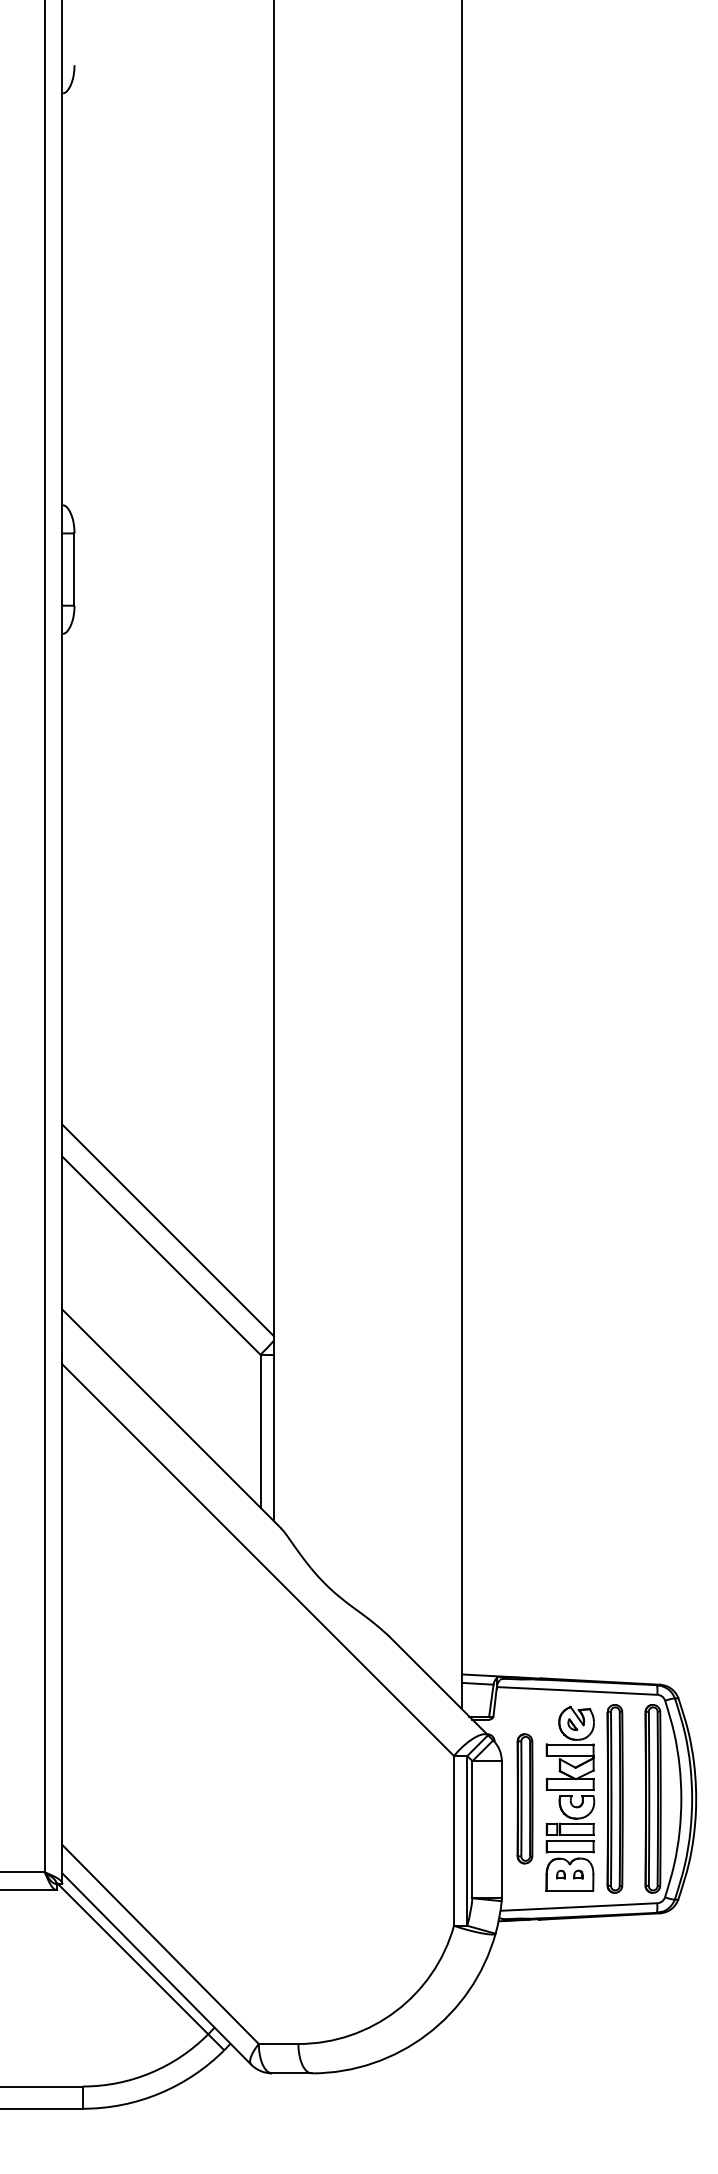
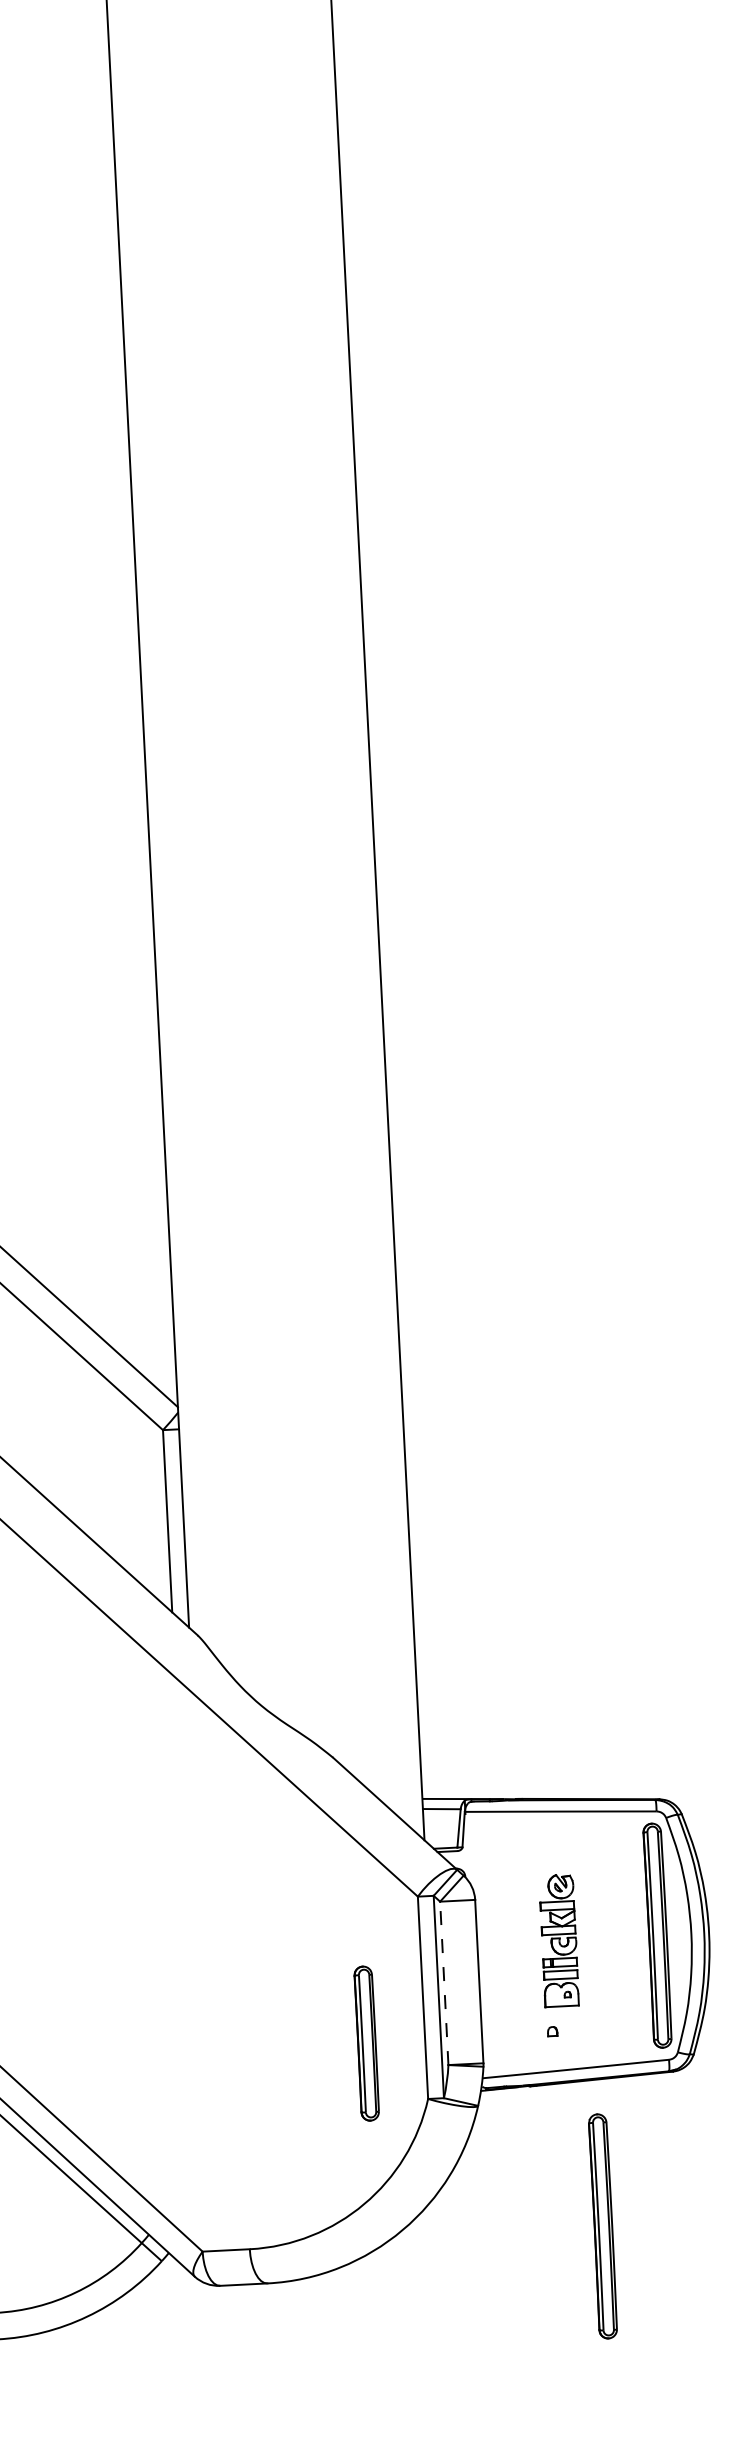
part: (524, 1798) -> (366, 2043), moved
part: (570, 1798) -> (559, 1940), size x0.6
part: (614, 1798) -> (602, 2225), moved
line: (472, 1829) -> (444, 1983), solid -> dashed

